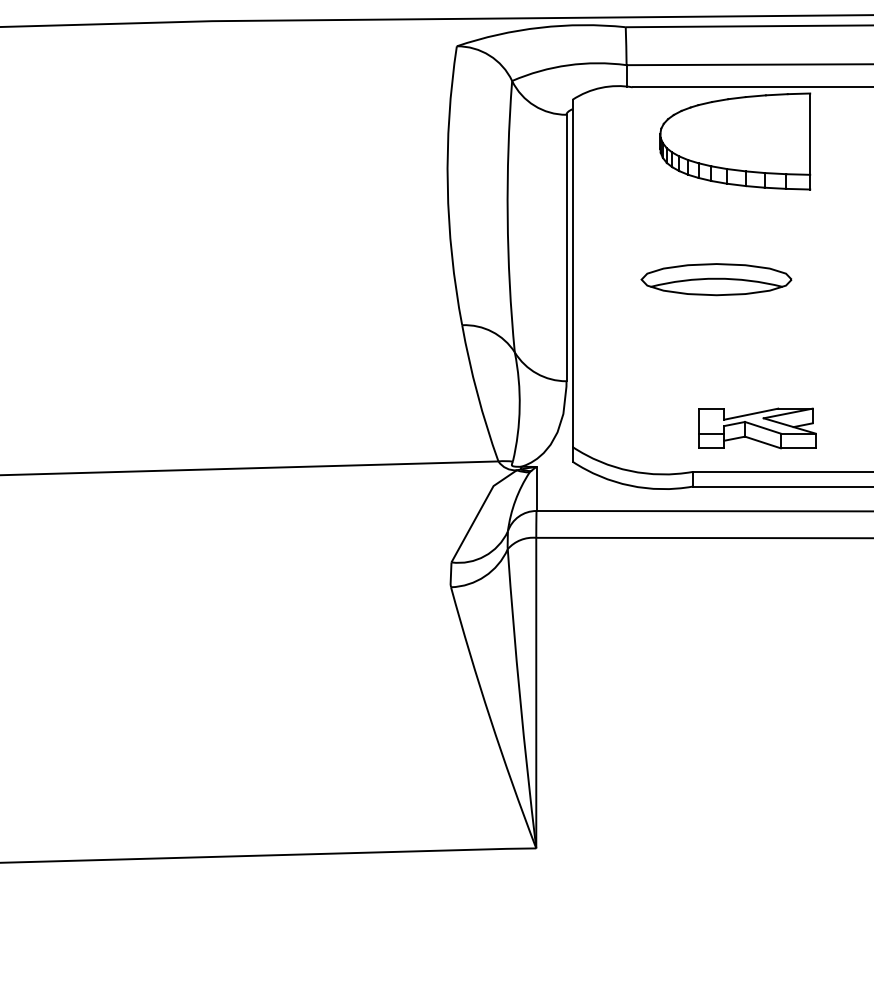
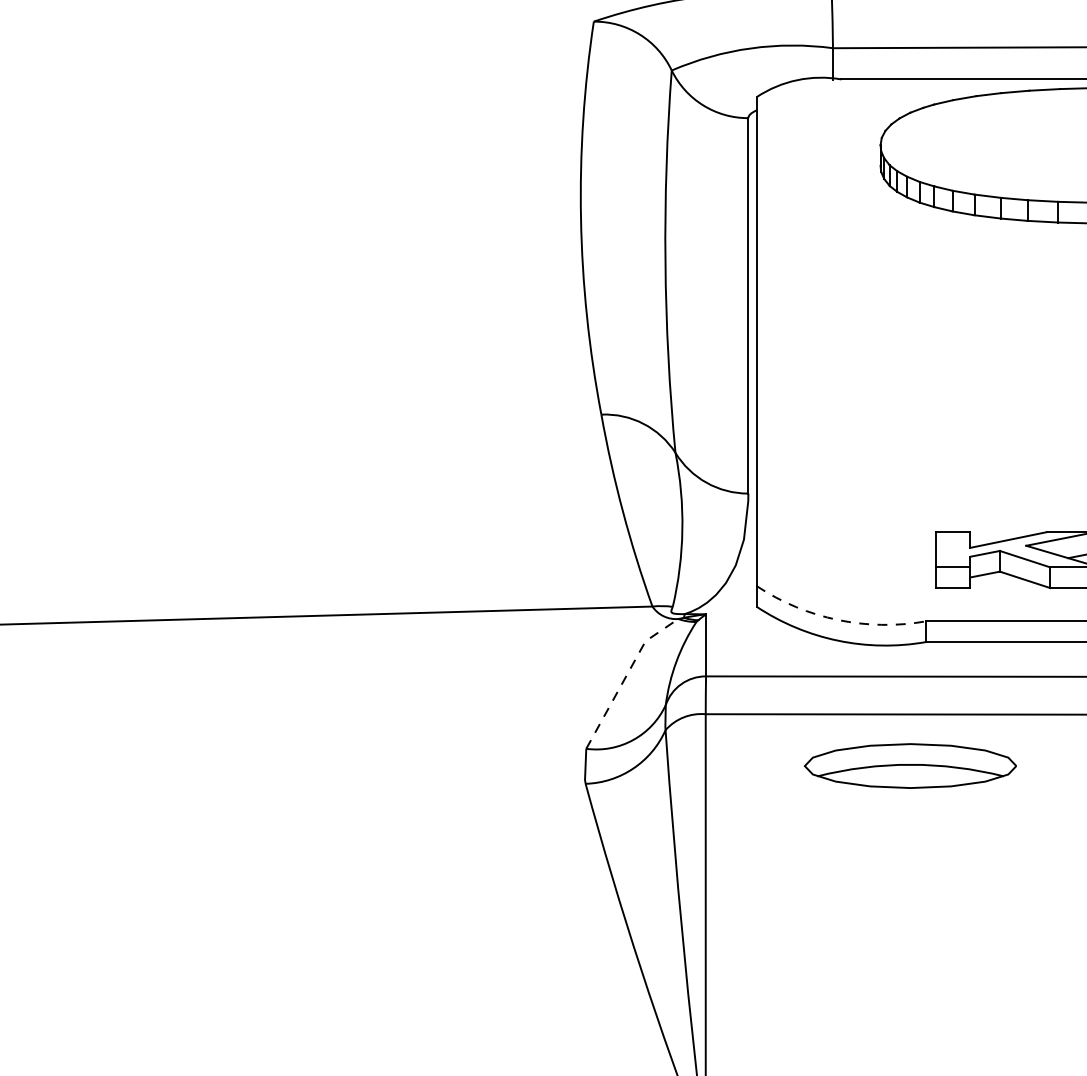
part: (716, 279) -> (910, 765), moved
arc: (630, 470) -> (838, 619), solid -> dashed
line: (479, 511) -> (625, 677), solid -> dashed

